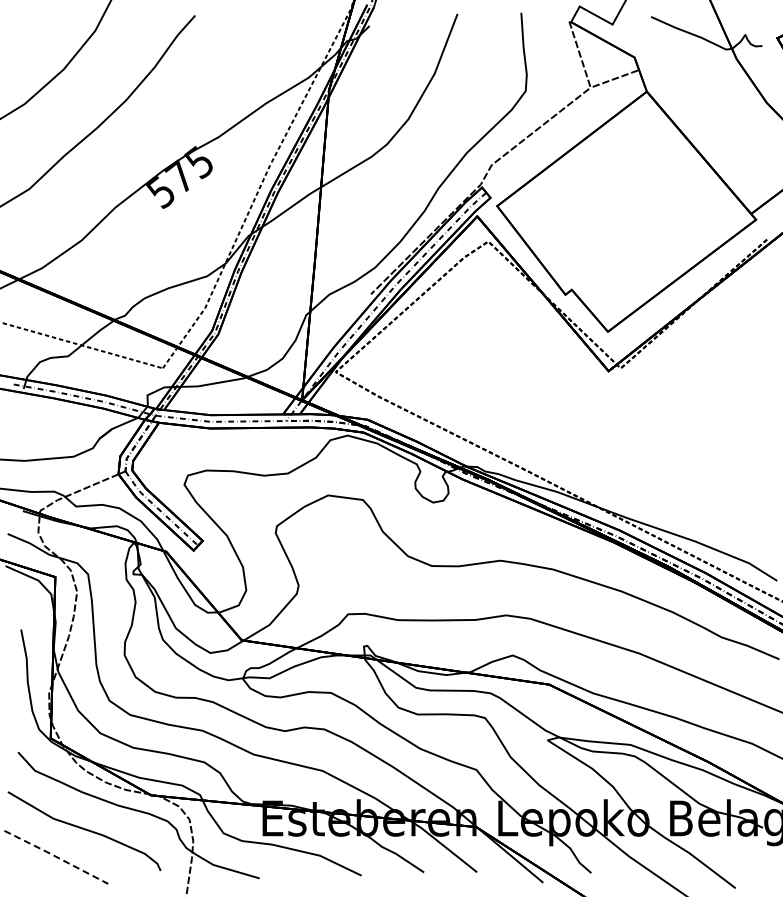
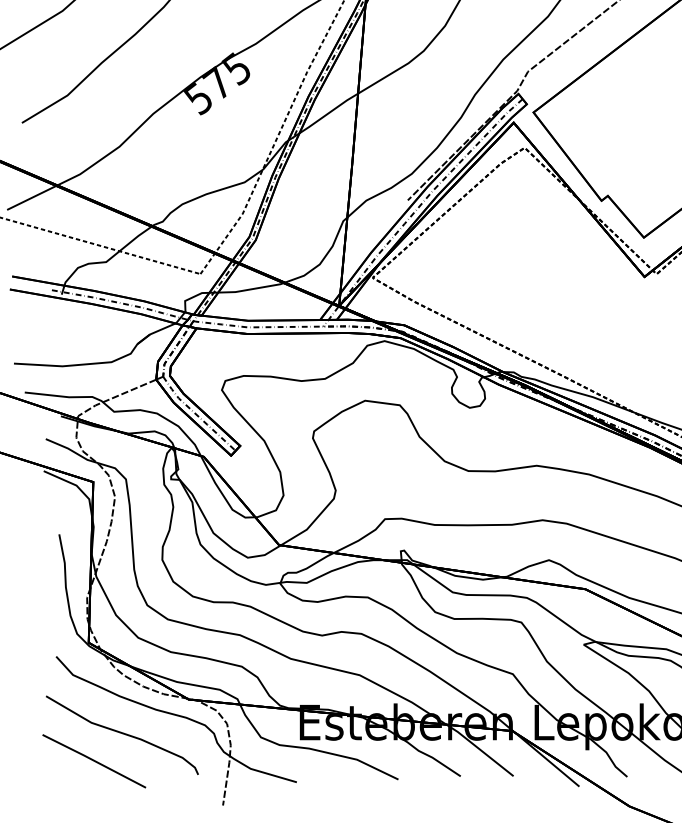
line: (56, 856) -> (94, 760), dashed -> solid

